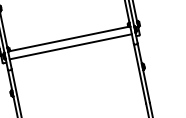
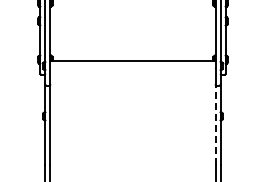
line: (70, 47) -> (132, 71), removed
line: (139, 73) -> (215, 124), solid -> dashed

